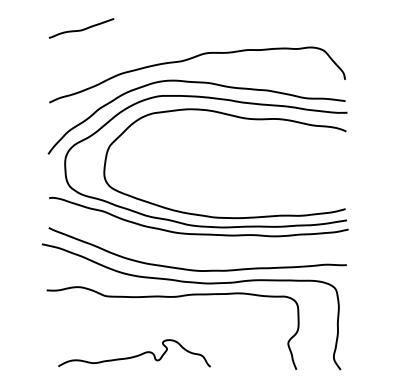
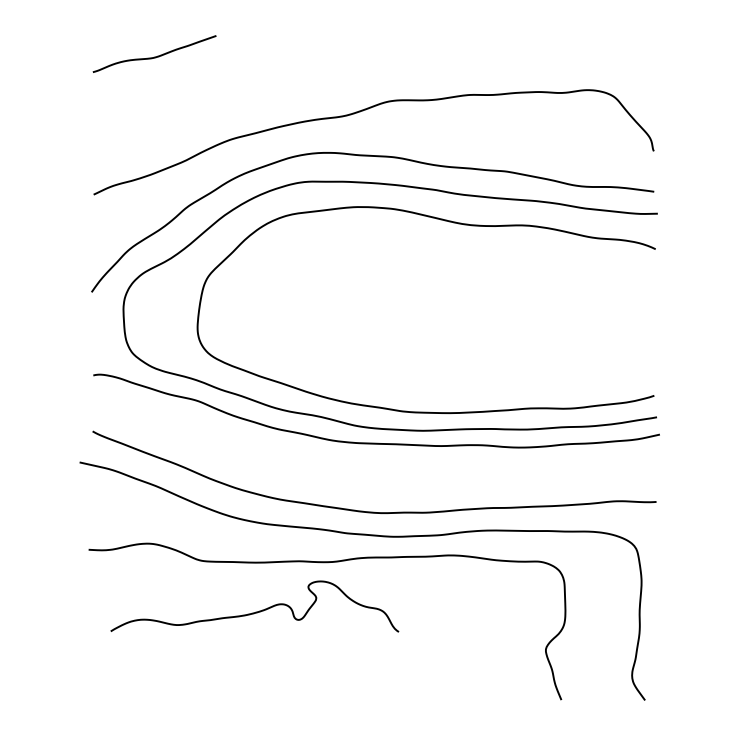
curve: (134, 355) -> (254, 610), moved

